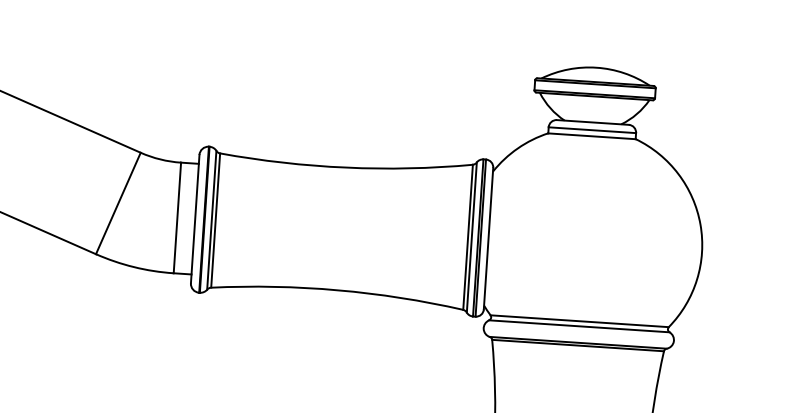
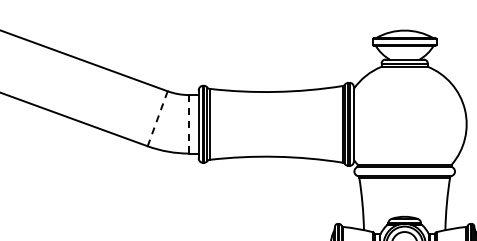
line: (118, 202) -> (157, 118), solid -> dashed
line: (177, 218) -> (189, 124), solid -> dashed

